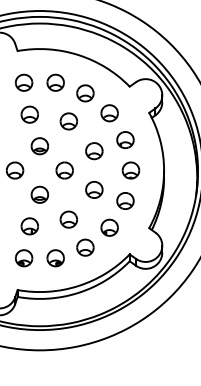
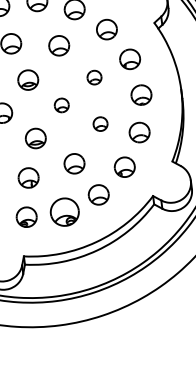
part: (94, 151) -> (94, 77), size x0.7
part: (64, 170) -> (61, 105), size x0.7
part: (94, 189) -> (100, 123), size x0.7
part: (55, 258) -> (64, 212), size x1.4

